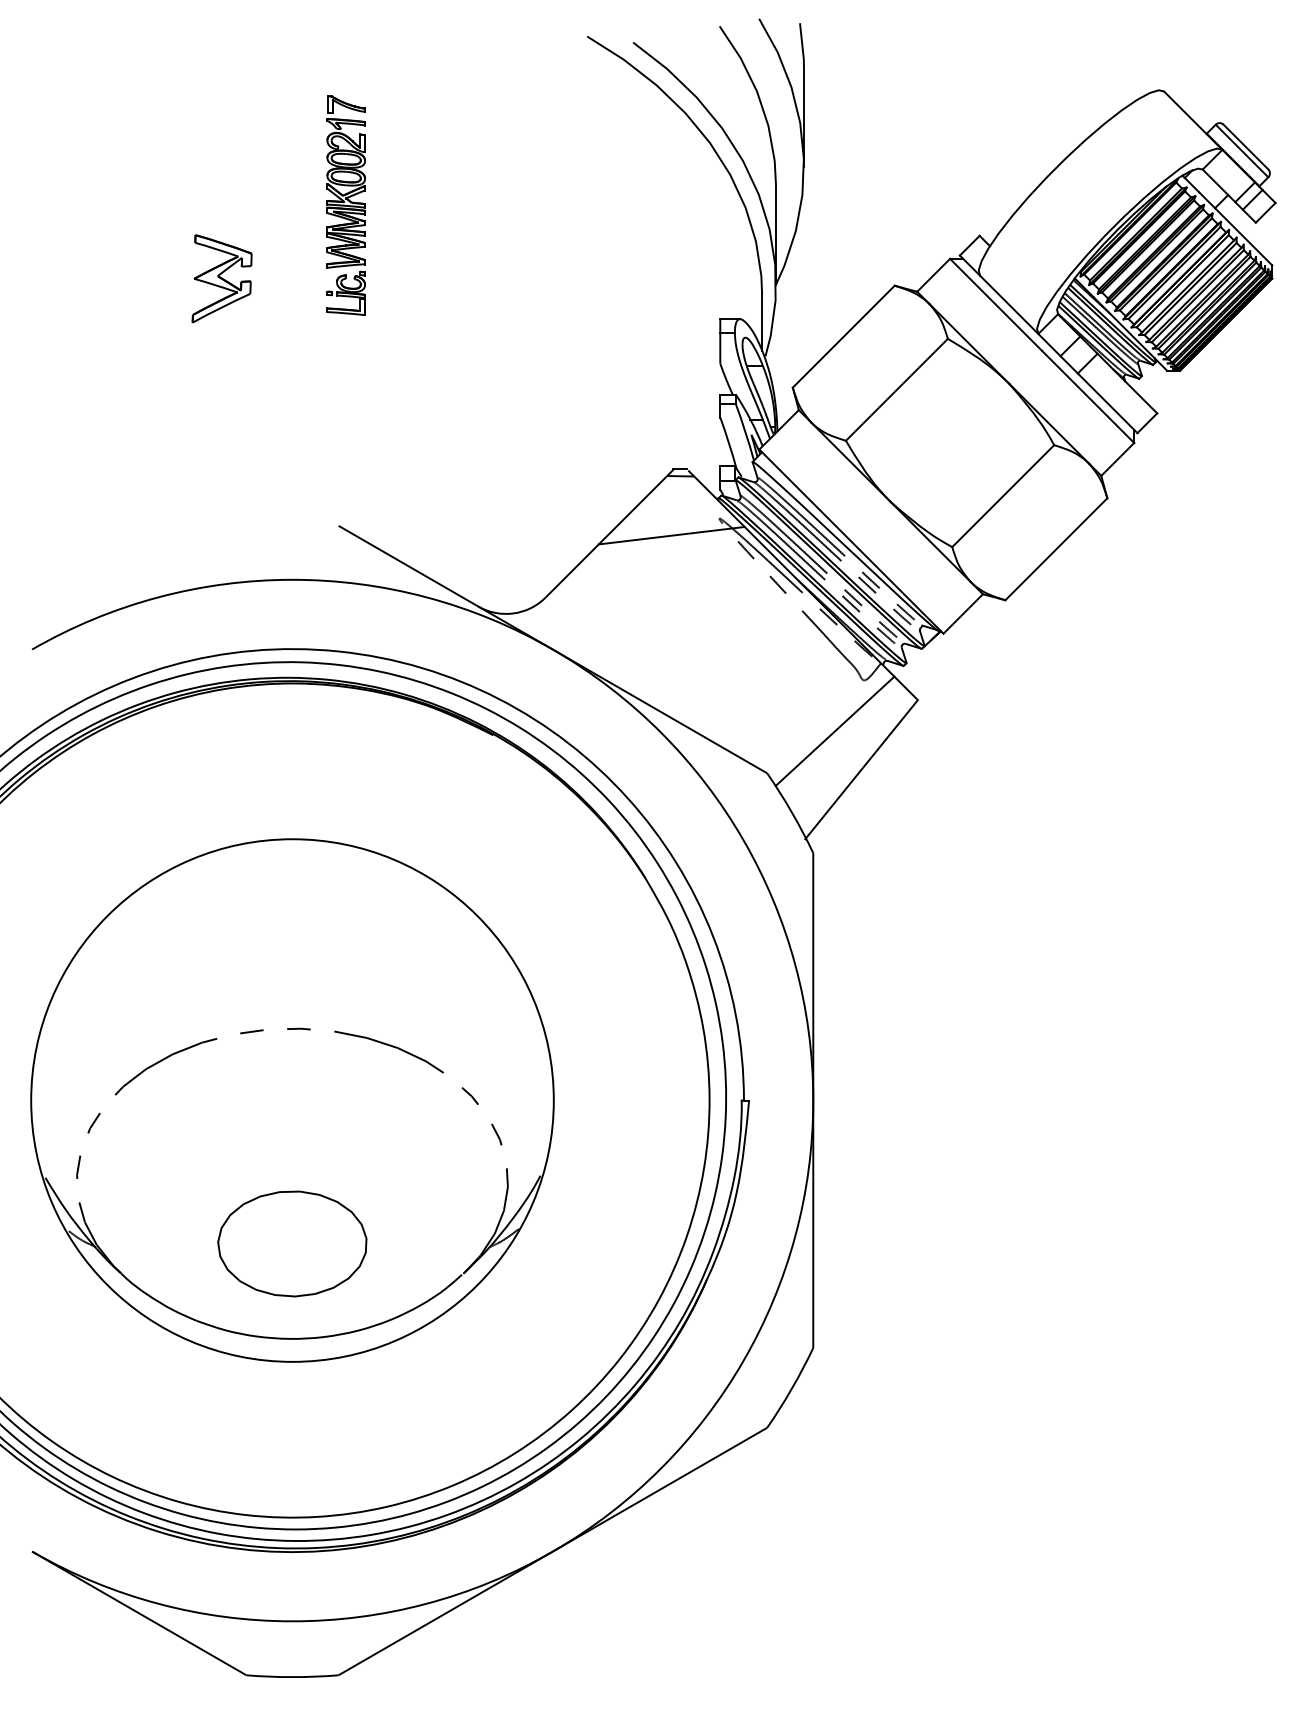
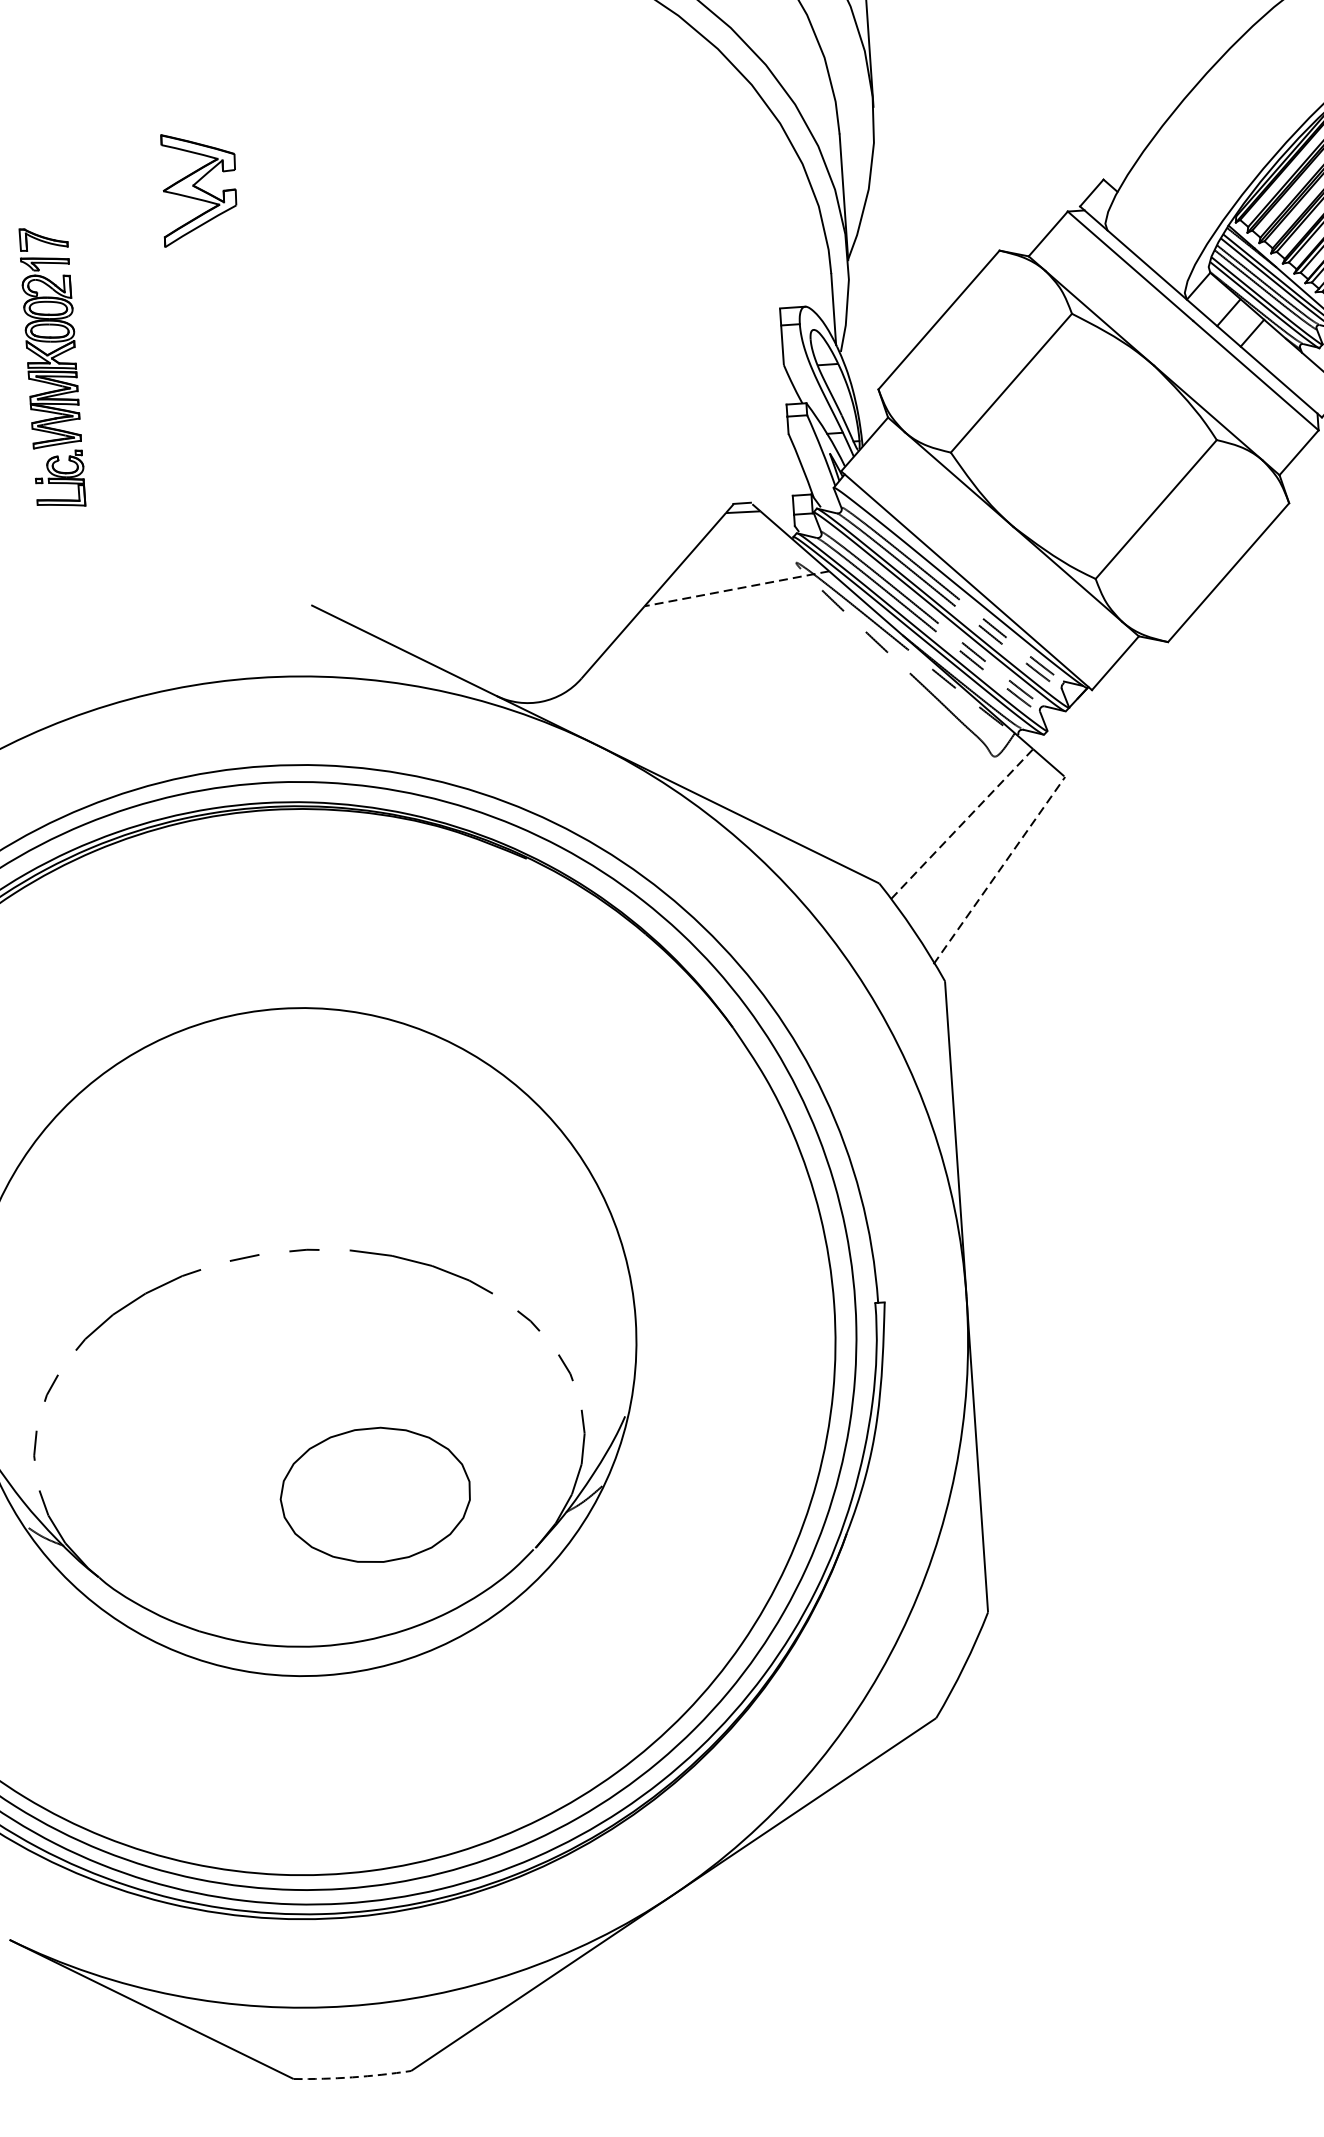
part: (345, 205) -> (51, 367), moved
part: (221, 278) -> (198, 188), moved
line: (671, 535) -> (736, 588), solid -> dashed
line: (835, 731) -> (962, 824), solid -> dashed
line: (861, 769) -> (999, 870), solid -> dashed
part: (292, 1243) -> (375, 1494), moved
arc: (292, 1677) -> (352, 2077), solid -> dashed

